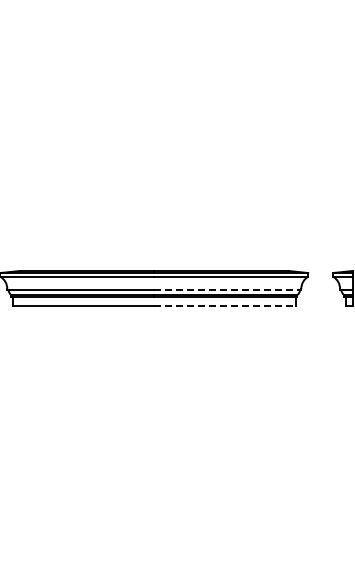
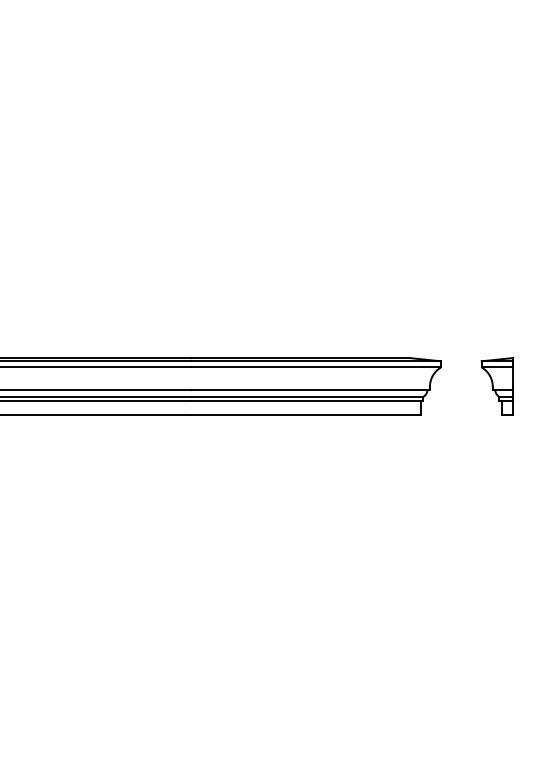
line: (227, 290) -> (310, 389), dashed -> solid
line: (224, 305) -> (305, 414), dashed -> solid

